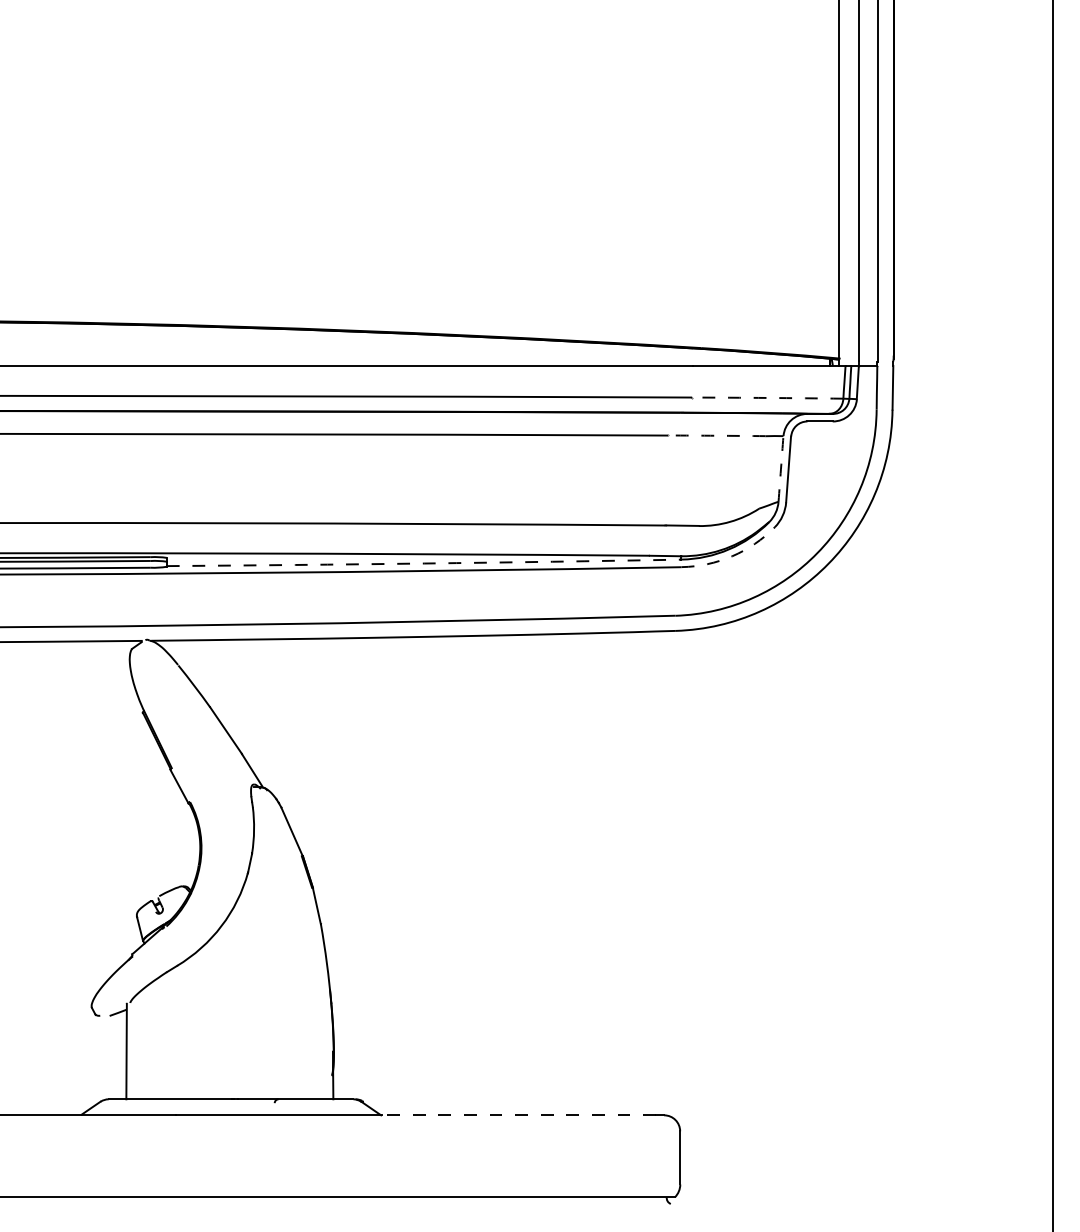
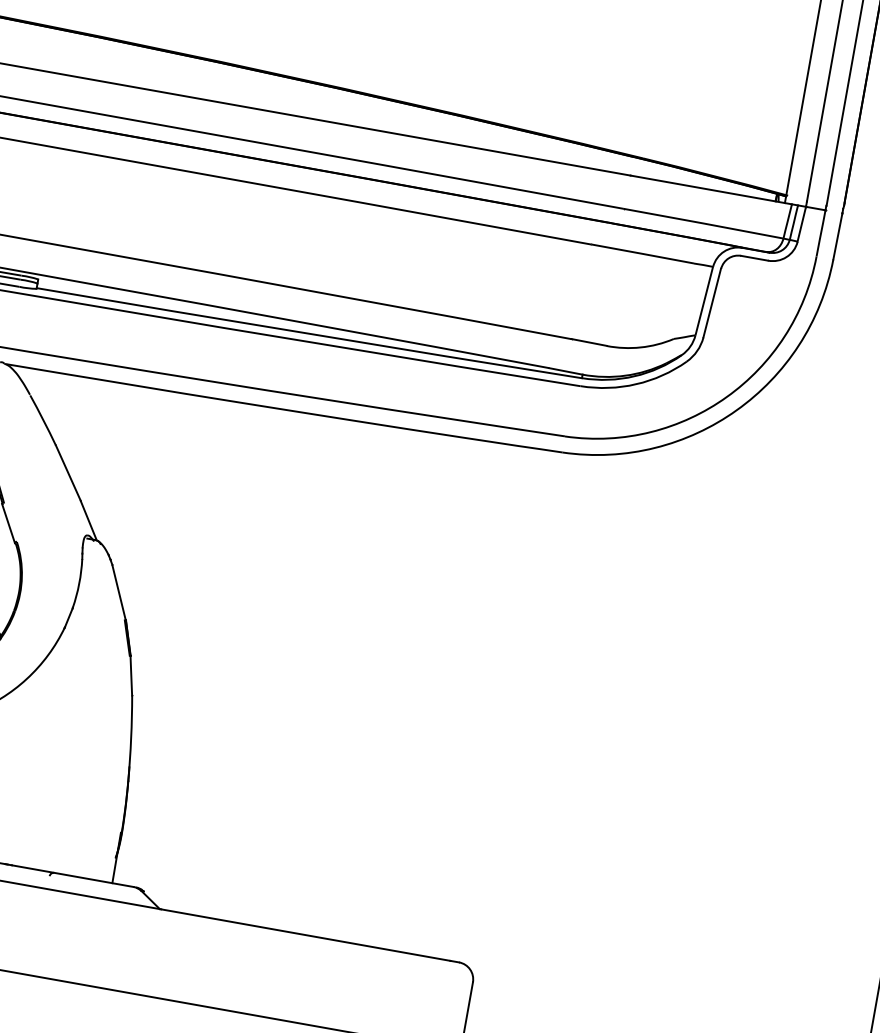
arc: (767, 397) -> (703, 223), dashed -> solid
arc: (716, 435) -> (642, 253), dashed -> solid
arc: (781, 469) -> (704, 301), dashed -> solid
arc: (732, 556) -> (636, 384), dashed -> solid
arc: (424, 563) -> (309, 333), dashed -> solid
line: (519, 1115) -> (306, 935), dashed -> solid

